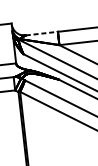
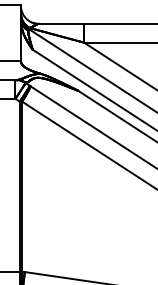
line: (41, 33) -> (61, 23), dashed -> solid

